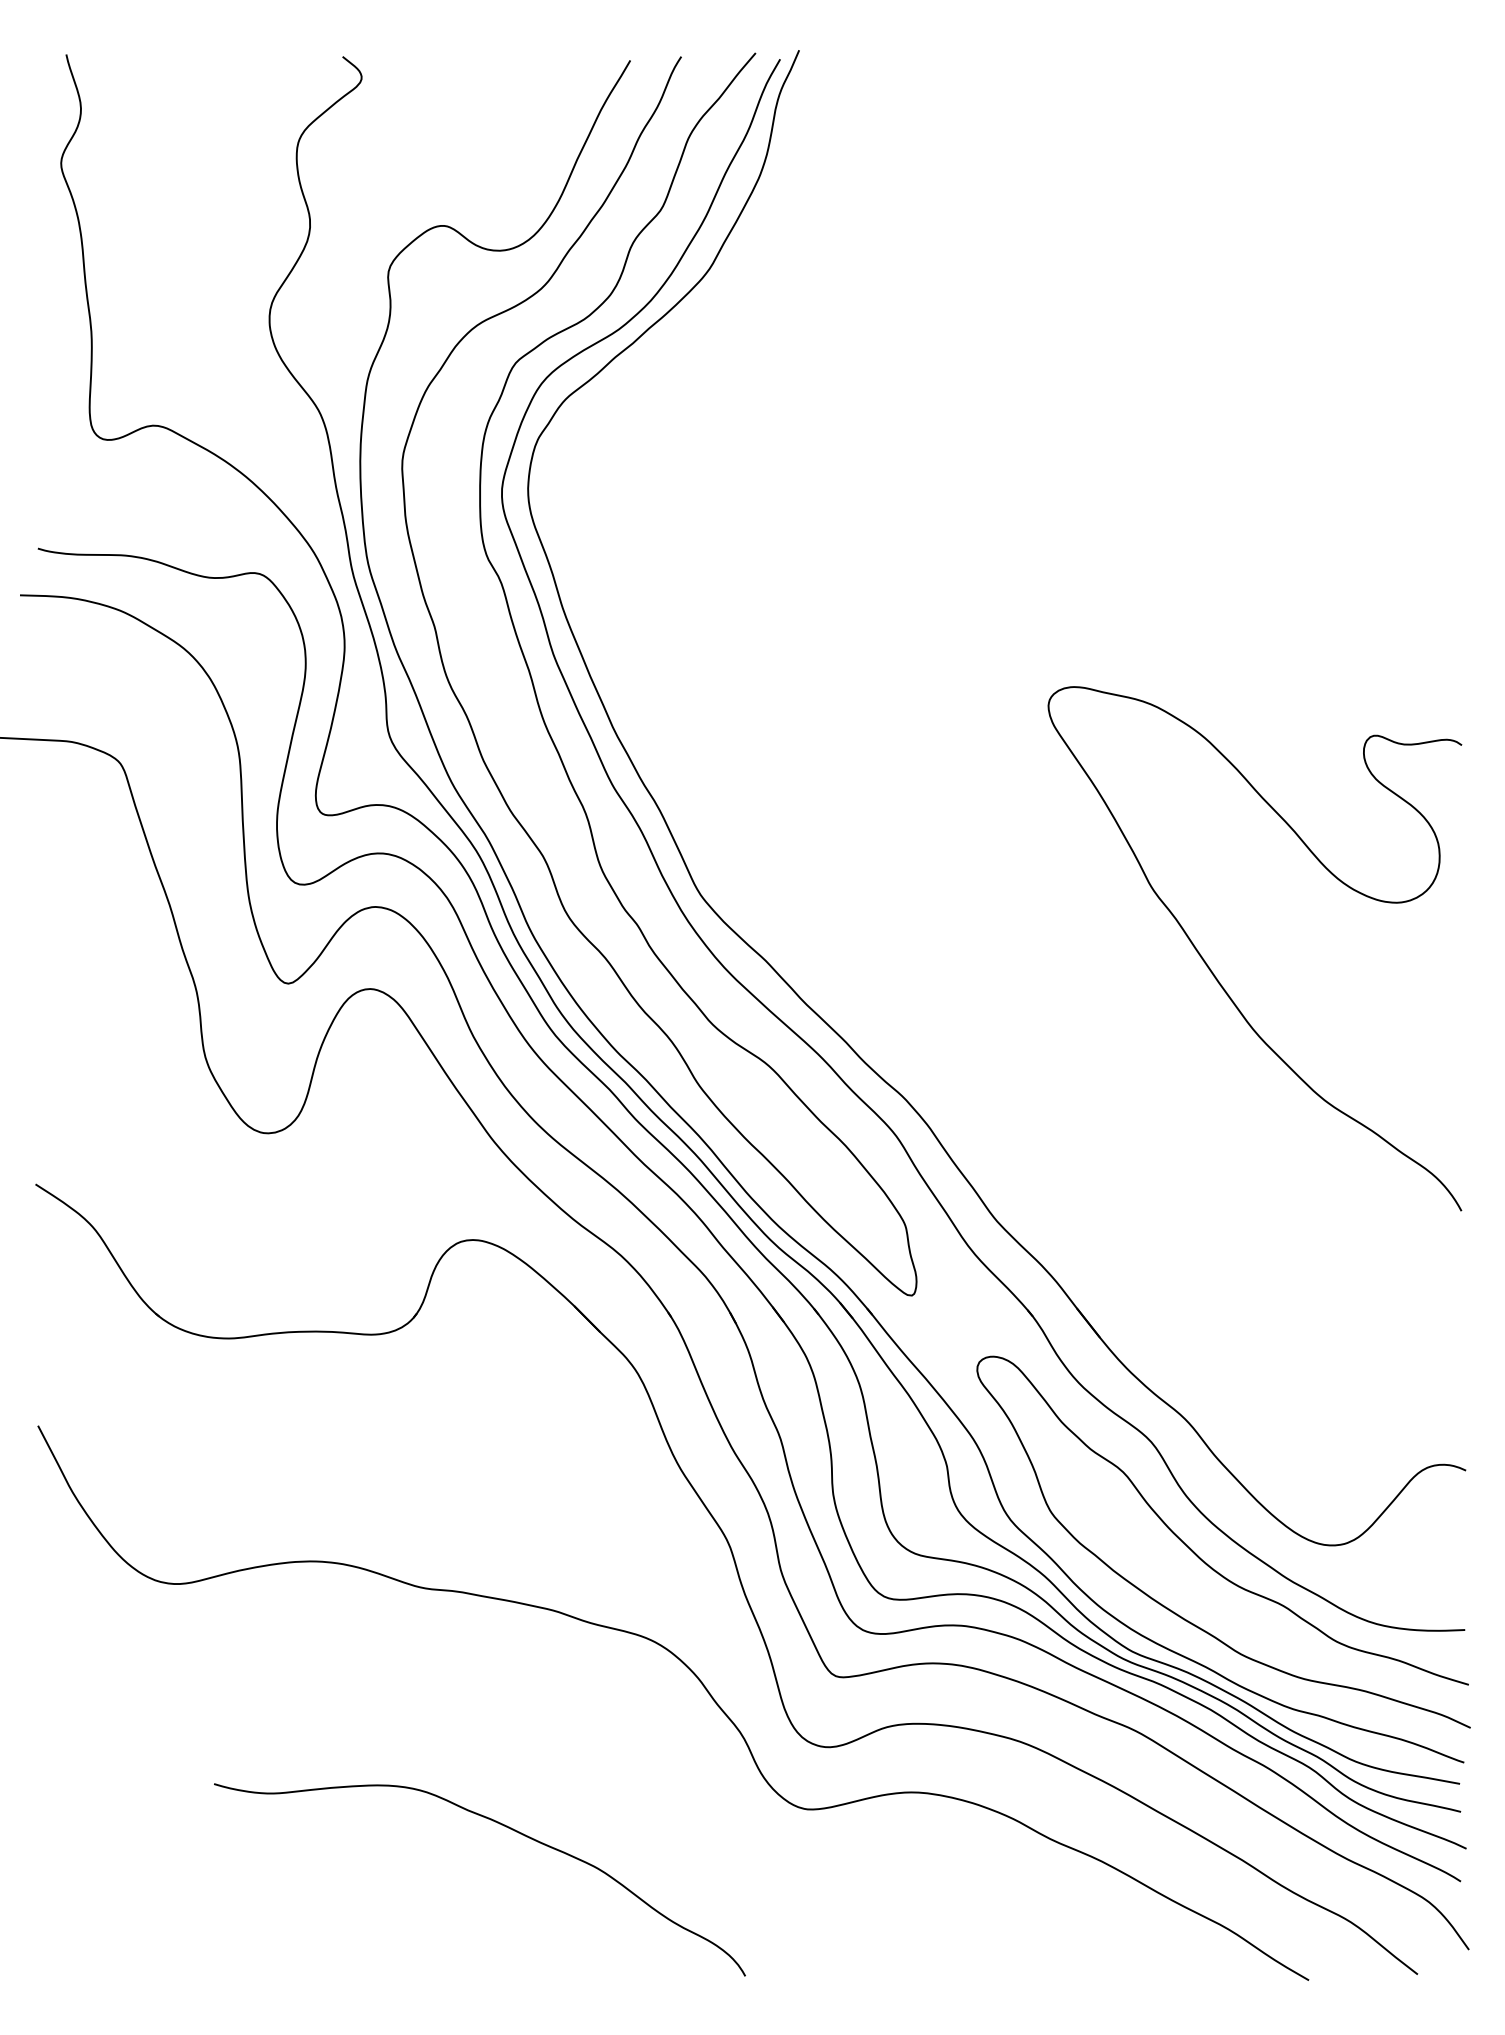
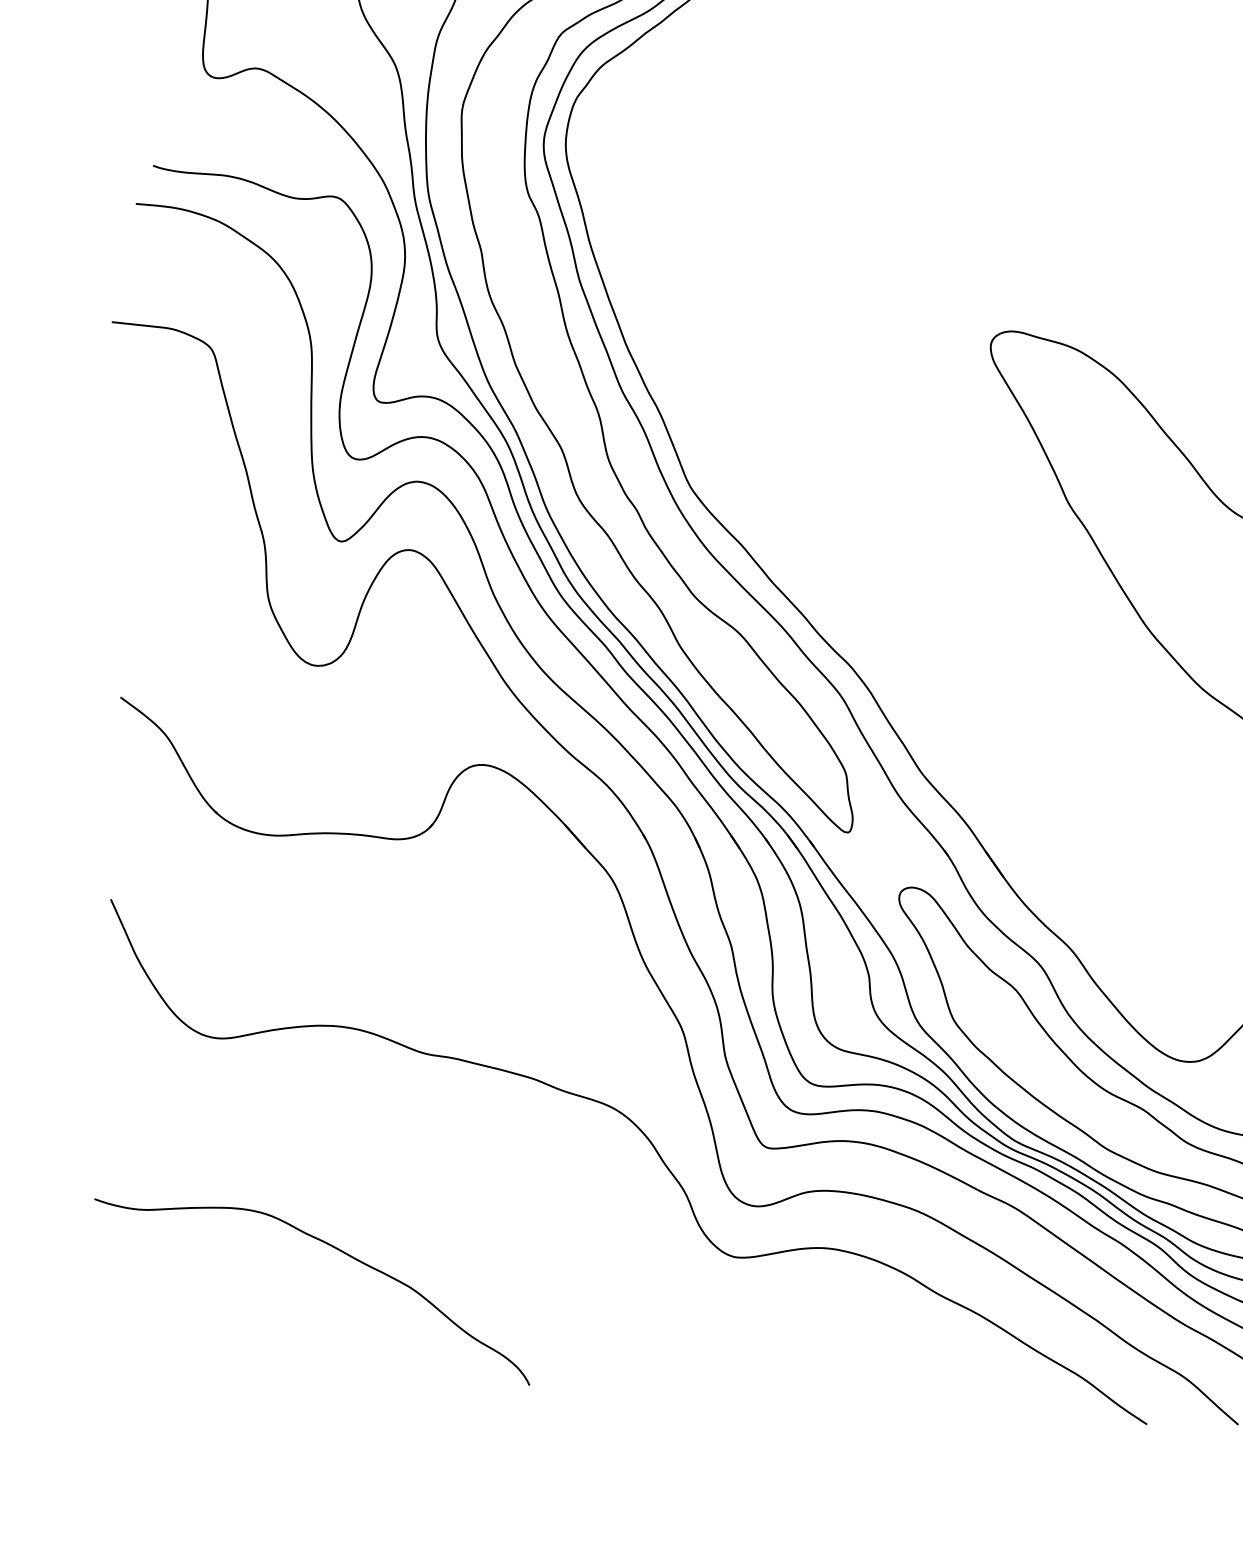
curve: (501, 1825) -> (332, 1247), moved

